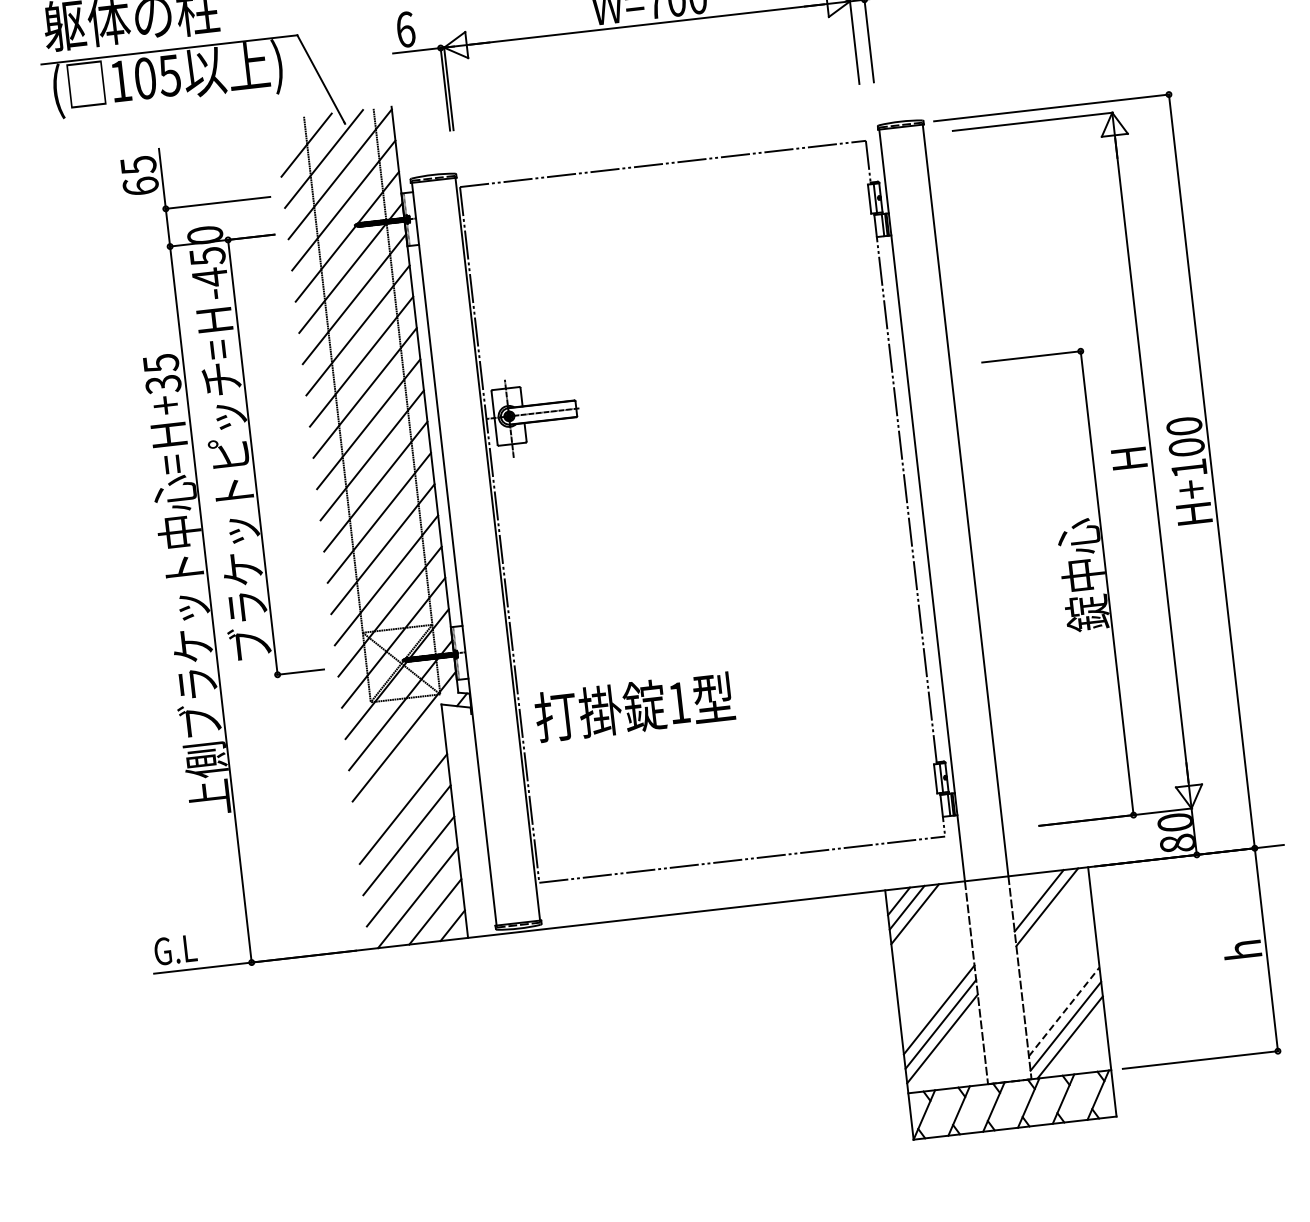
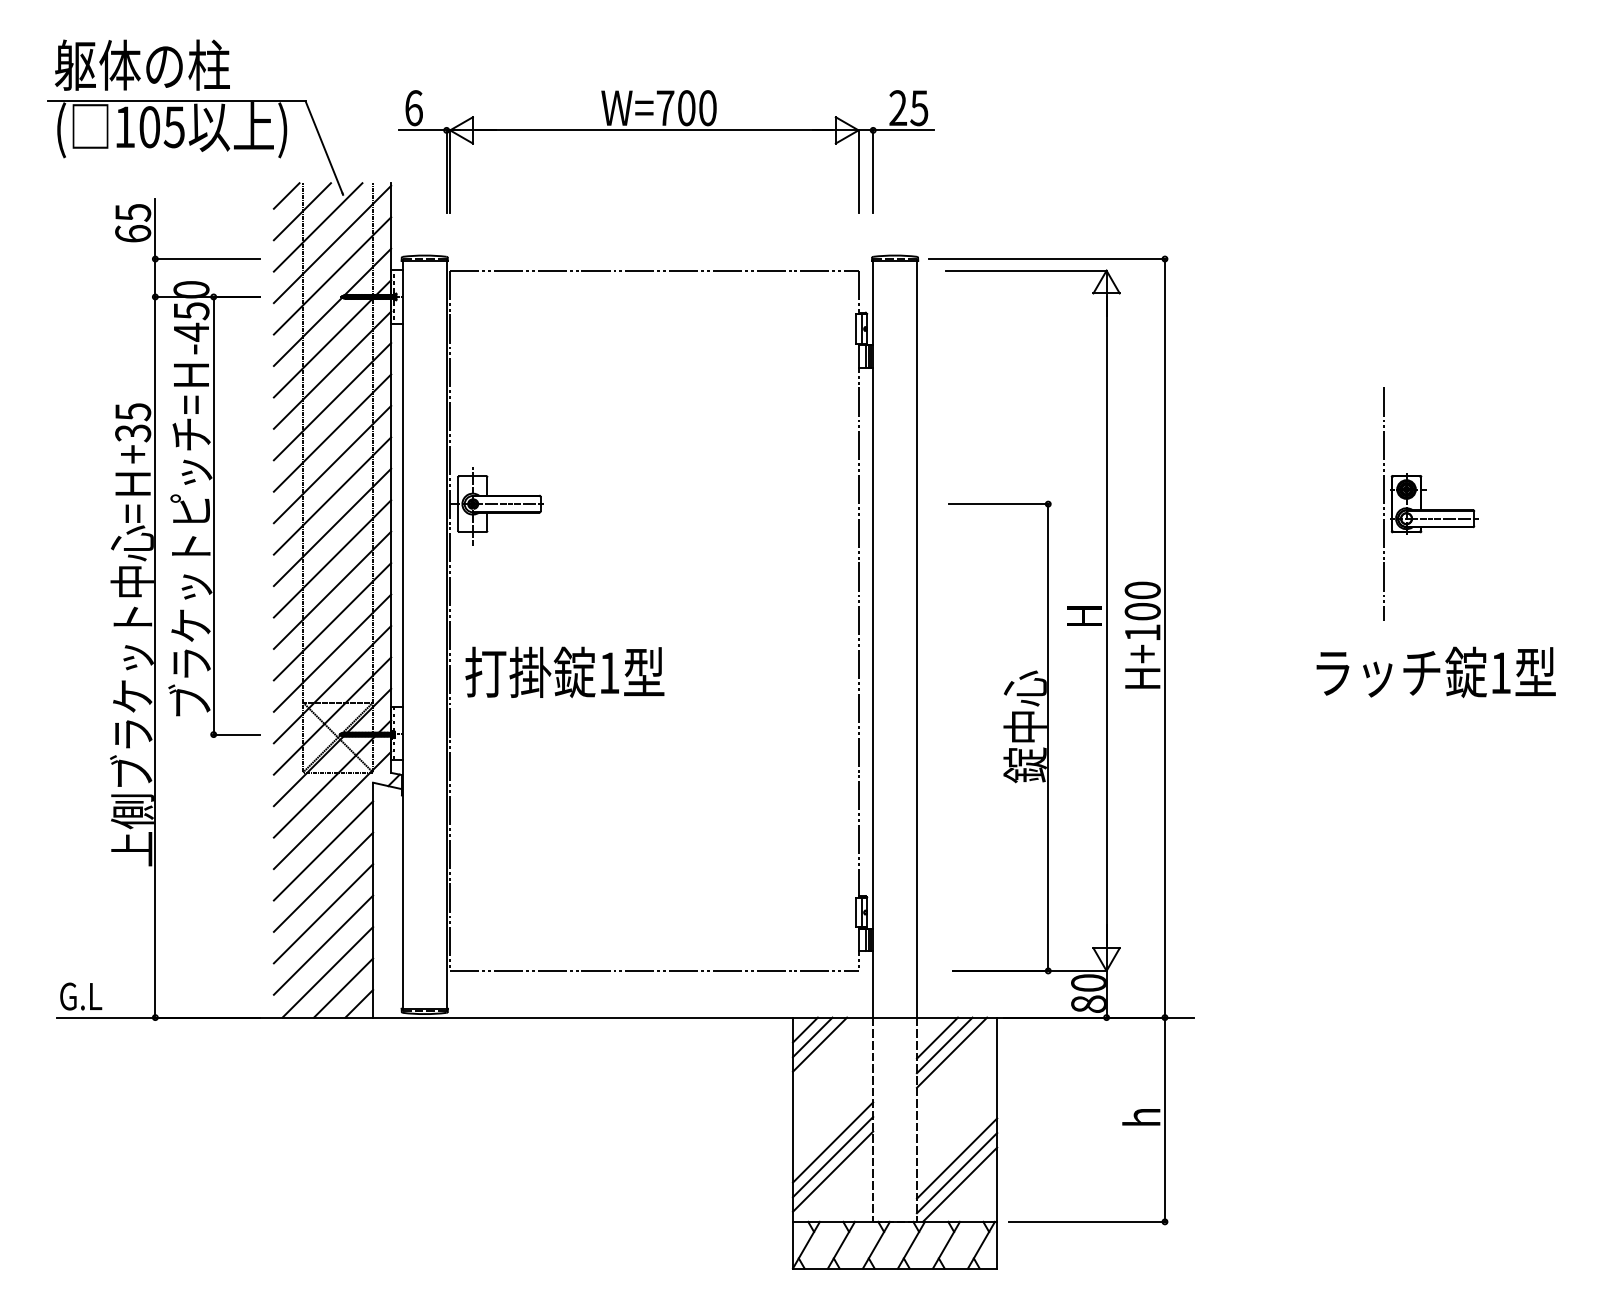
line: (288, 130) -> (286, 195), added
text: (634, 706) -> (564, 671), moved
line: (399, 777) -> (323, 850), added
line: (1030, 893) -> (936, 1037), added
line: (1064, 1011) -> (957, 1158), dashed -> solid

